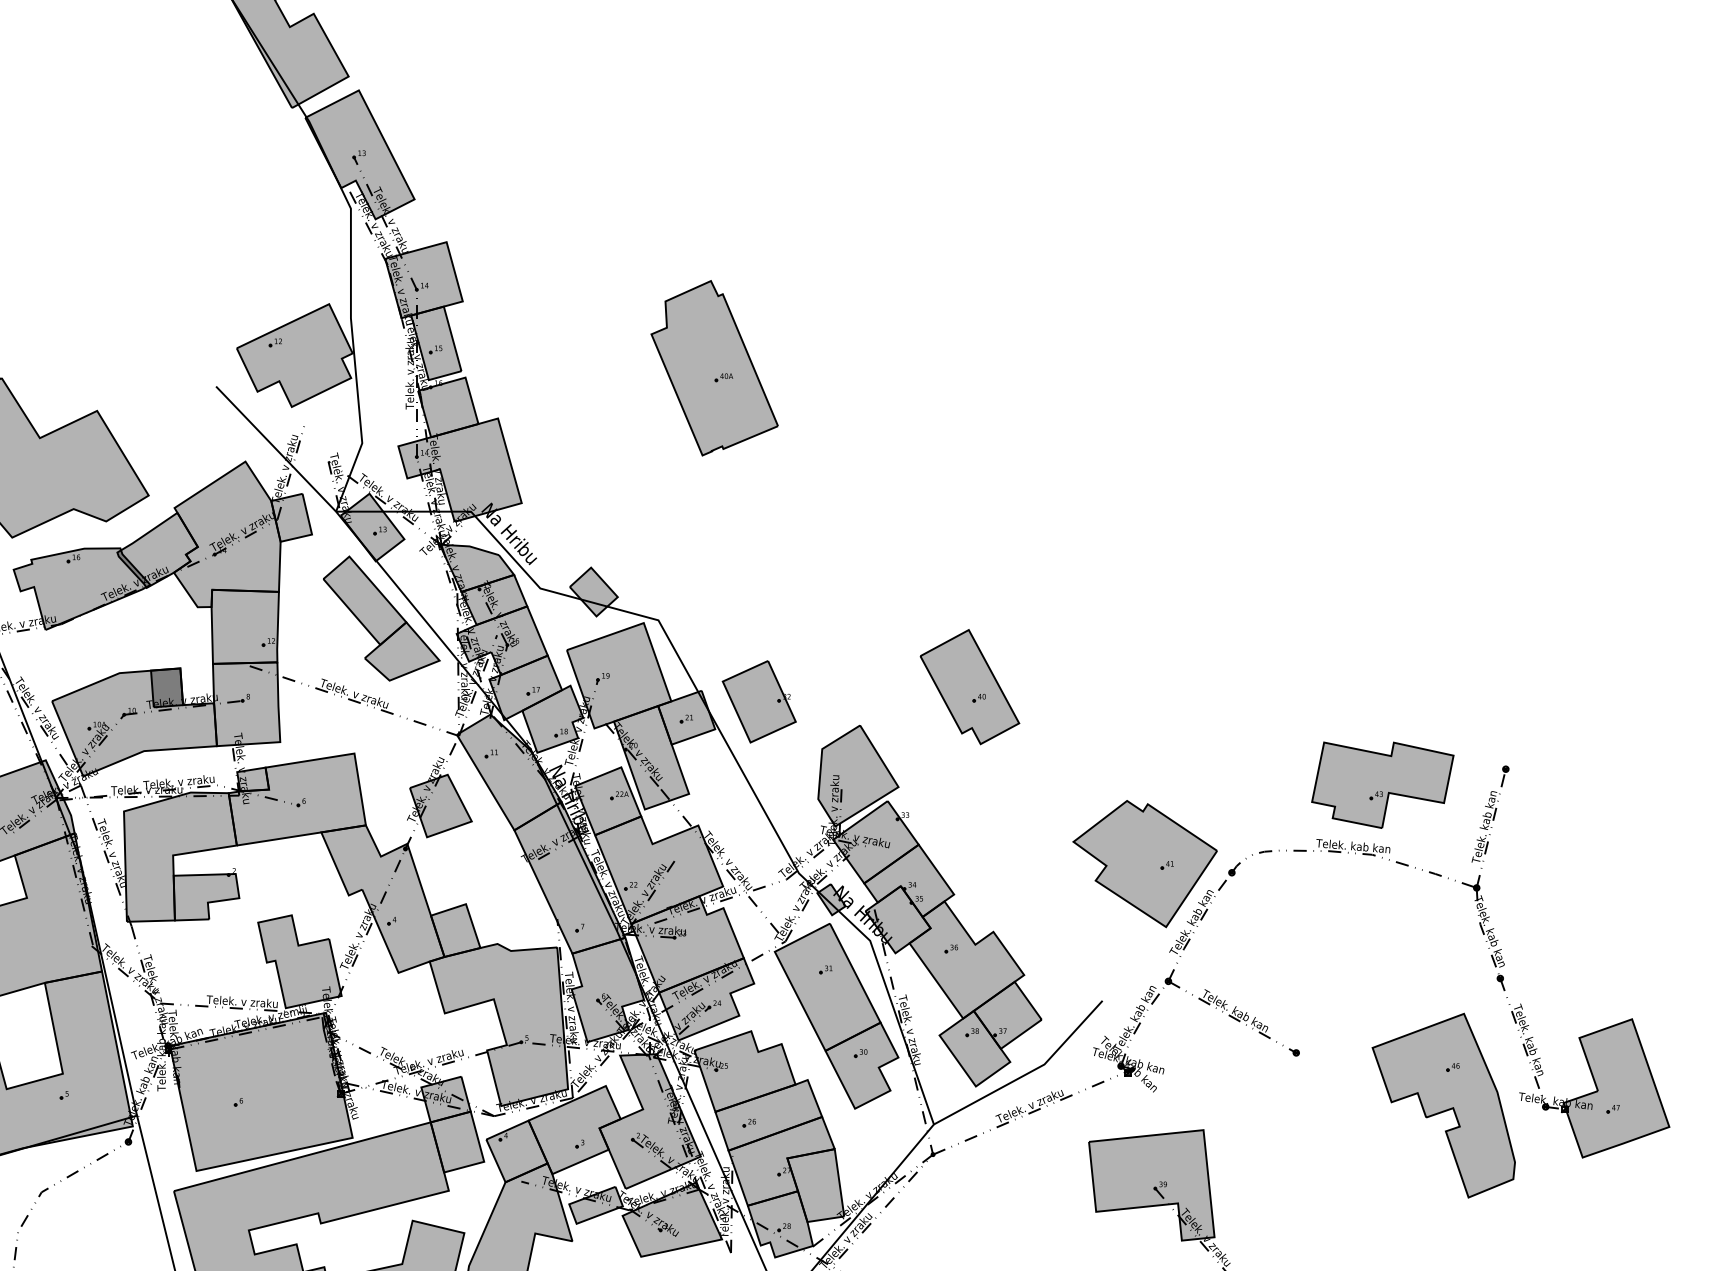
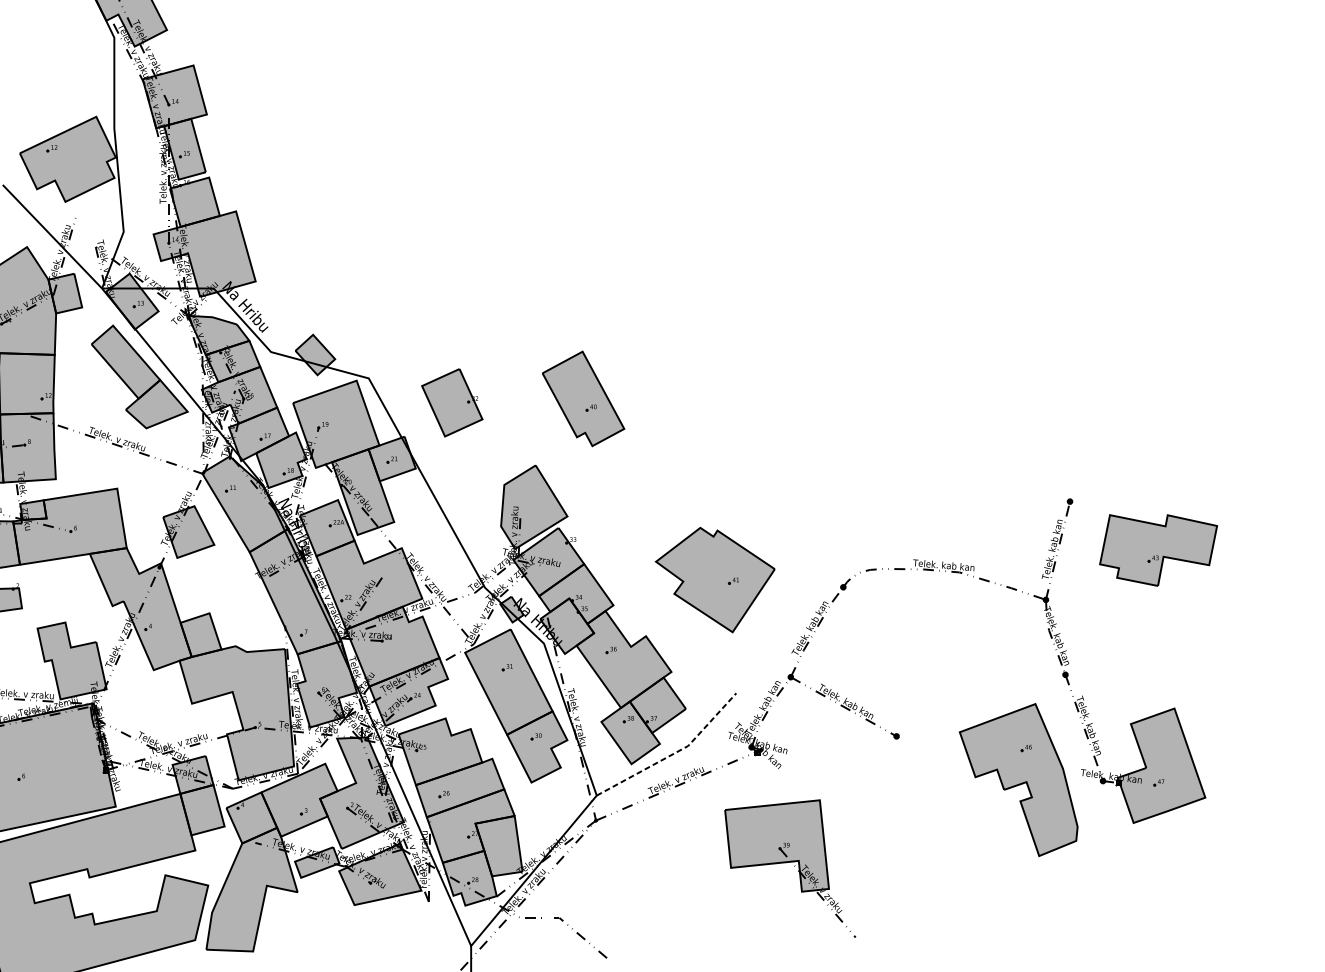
part: (714, 368) -> (415, 170), removed
part: (969, 687) -> (583, 399), moved
part: (758, 701) -> (451, 402), moved
part: (1382, 784) -> (1158, 549), moved
part: (1144, 864) -> (714, 580), moved
line: (1027, 1073) -> (674, 753), solid -> dashed

